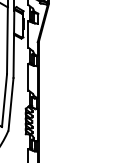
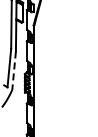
line: (11, 105) -> (14, 71), solid -> dashed

